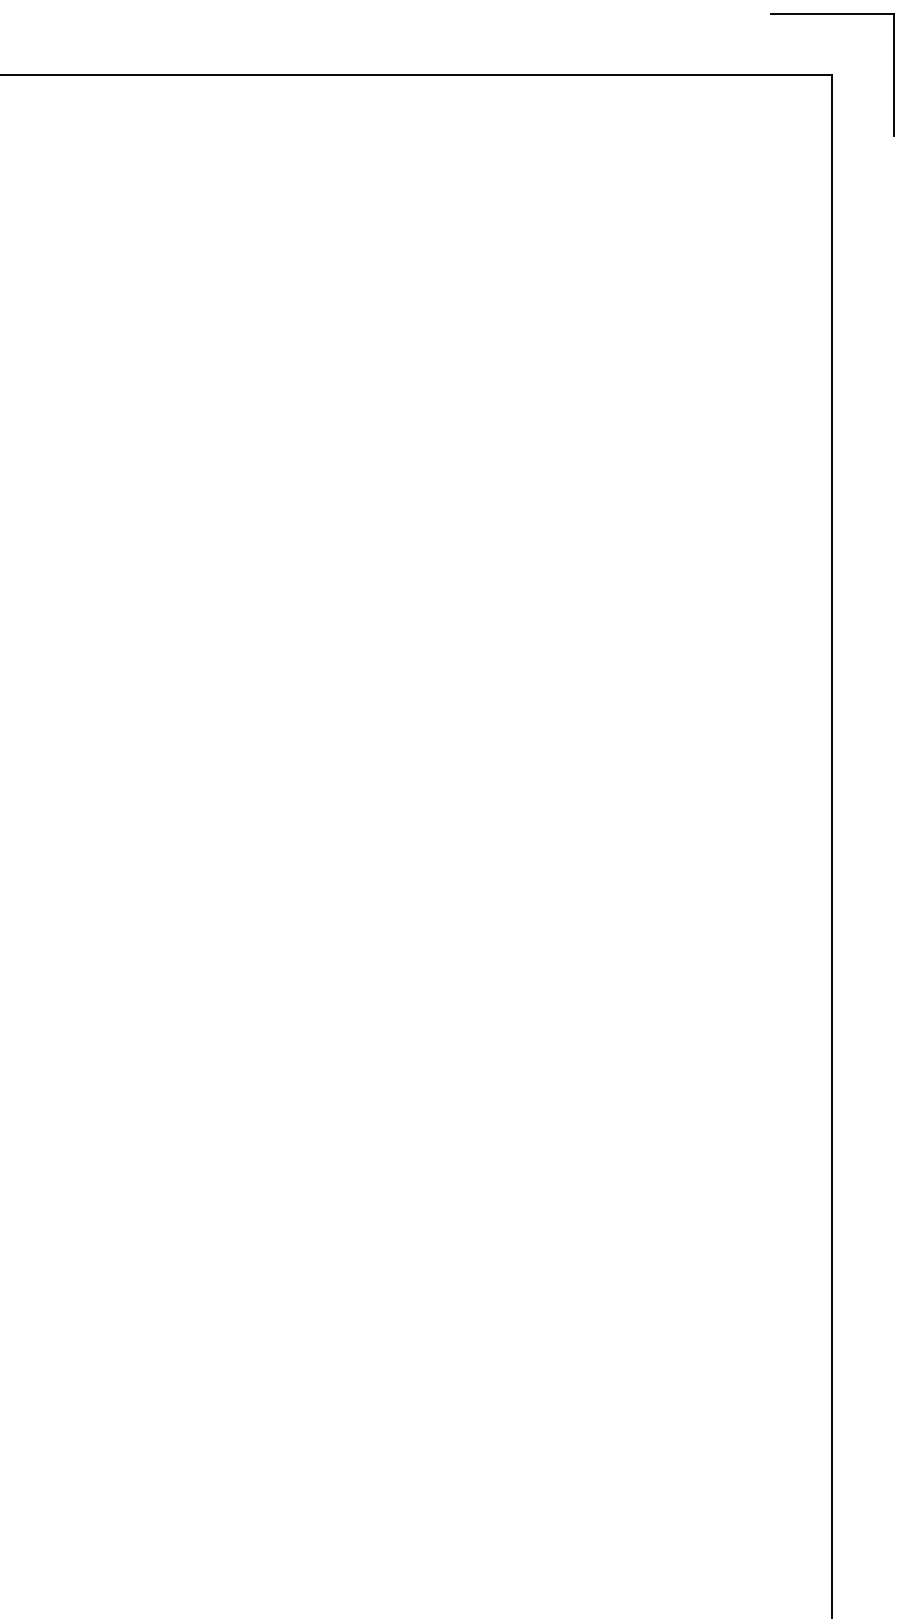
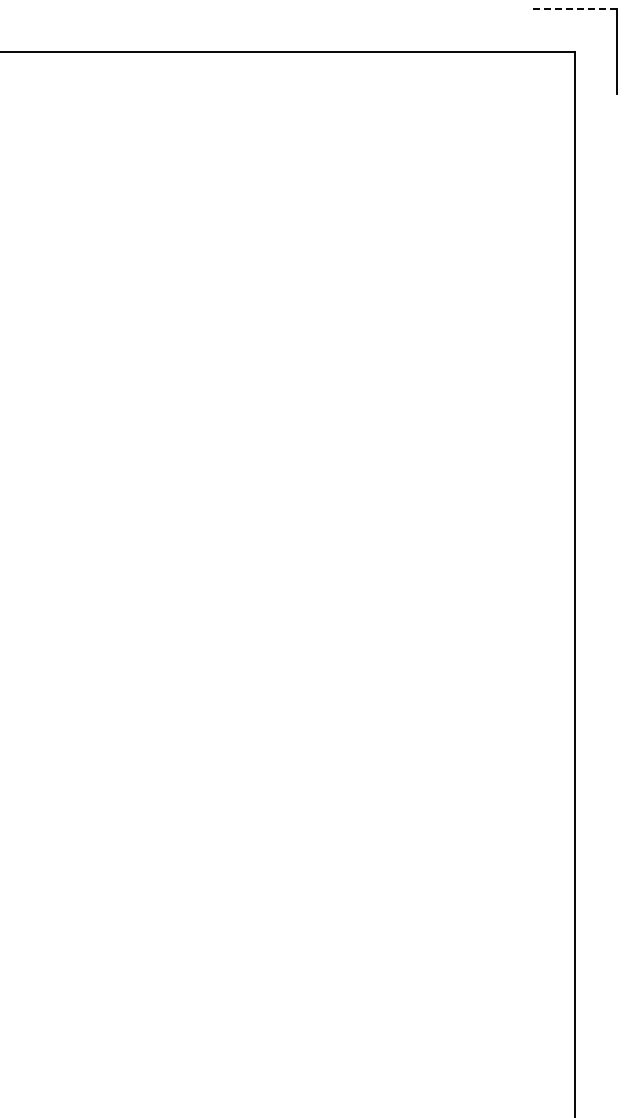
line: (832, 13) -> (575, 9), solid -> dashed

